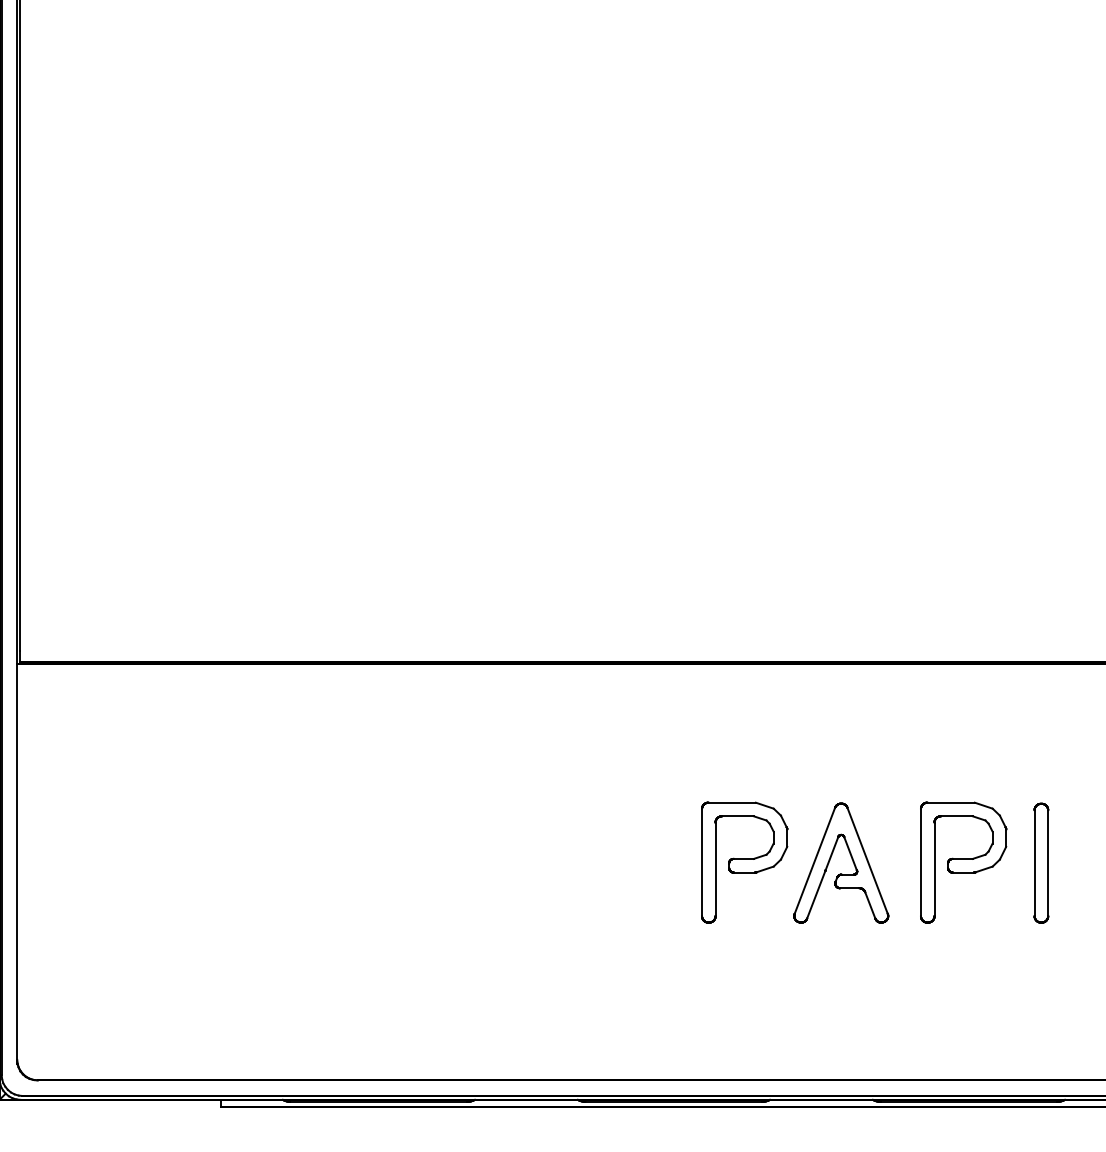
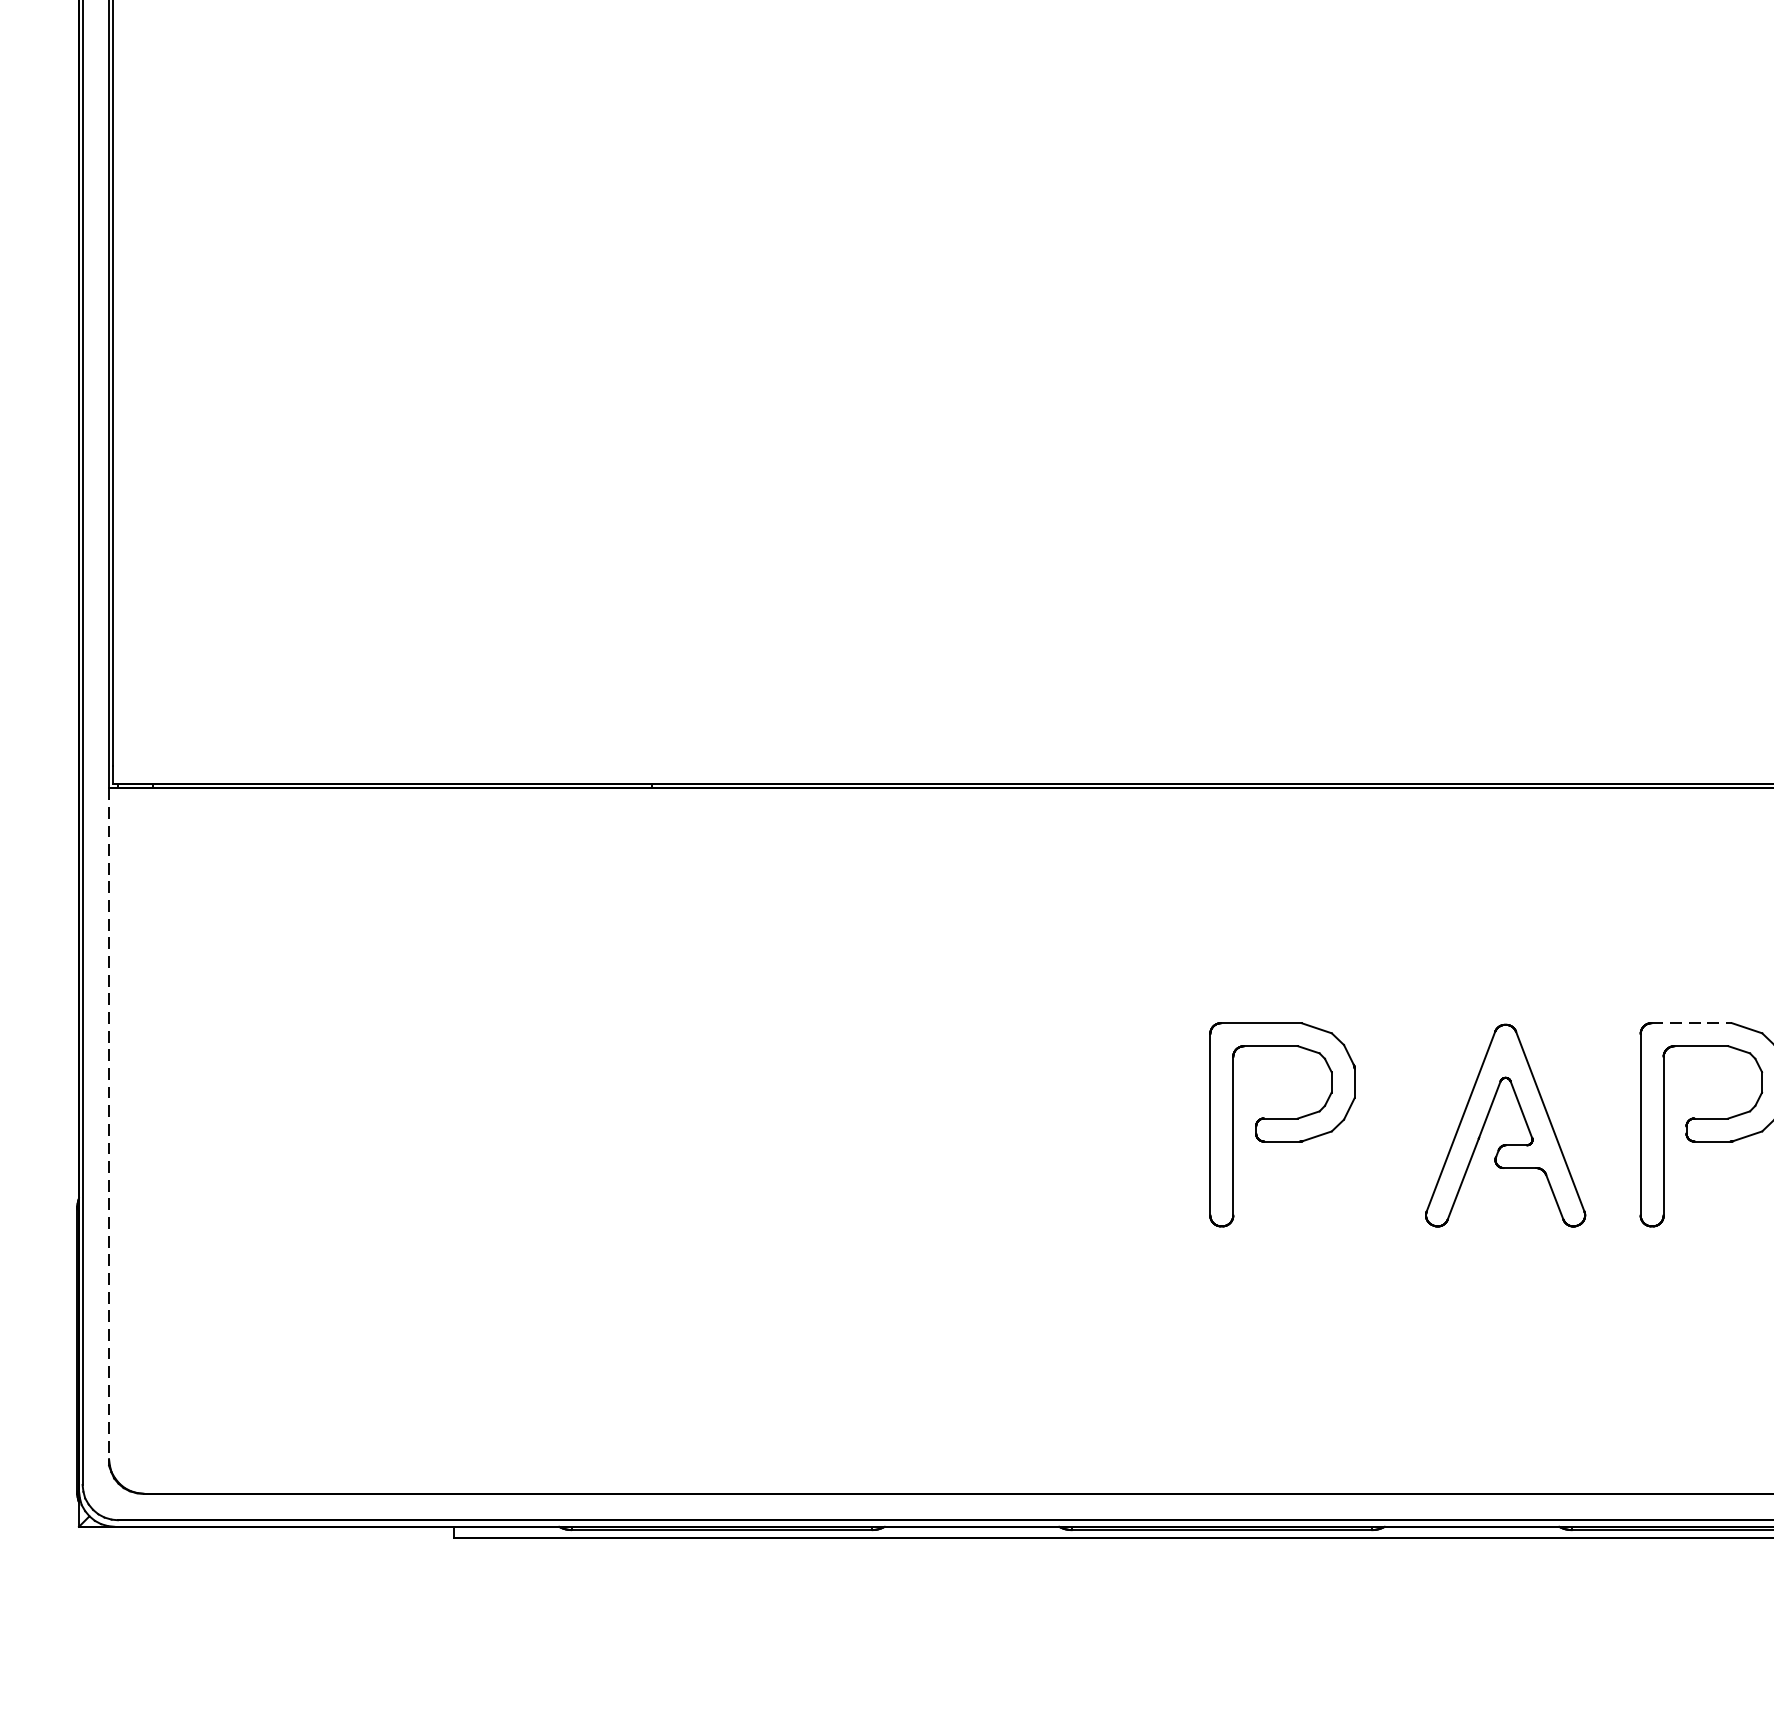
line: (951, 802) -> (1692, 1022), solid -> dashed
part: (744, 862) -> (1282, 1124), moved
line: (17, 864) -> (109, 1127), solid -> dashed

